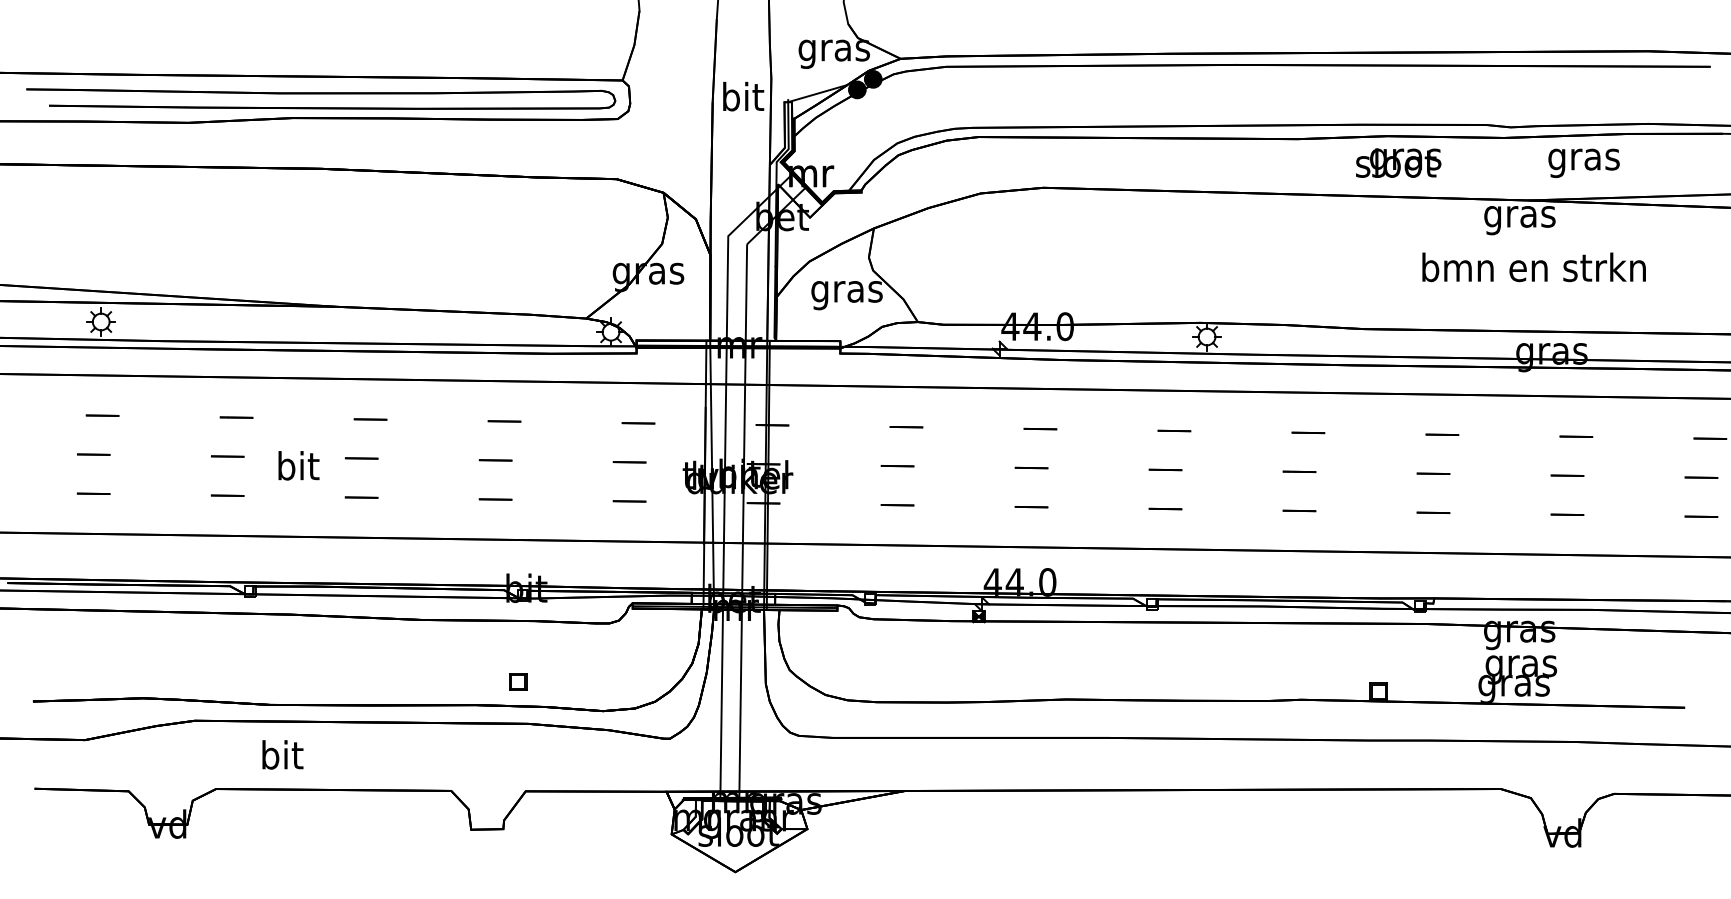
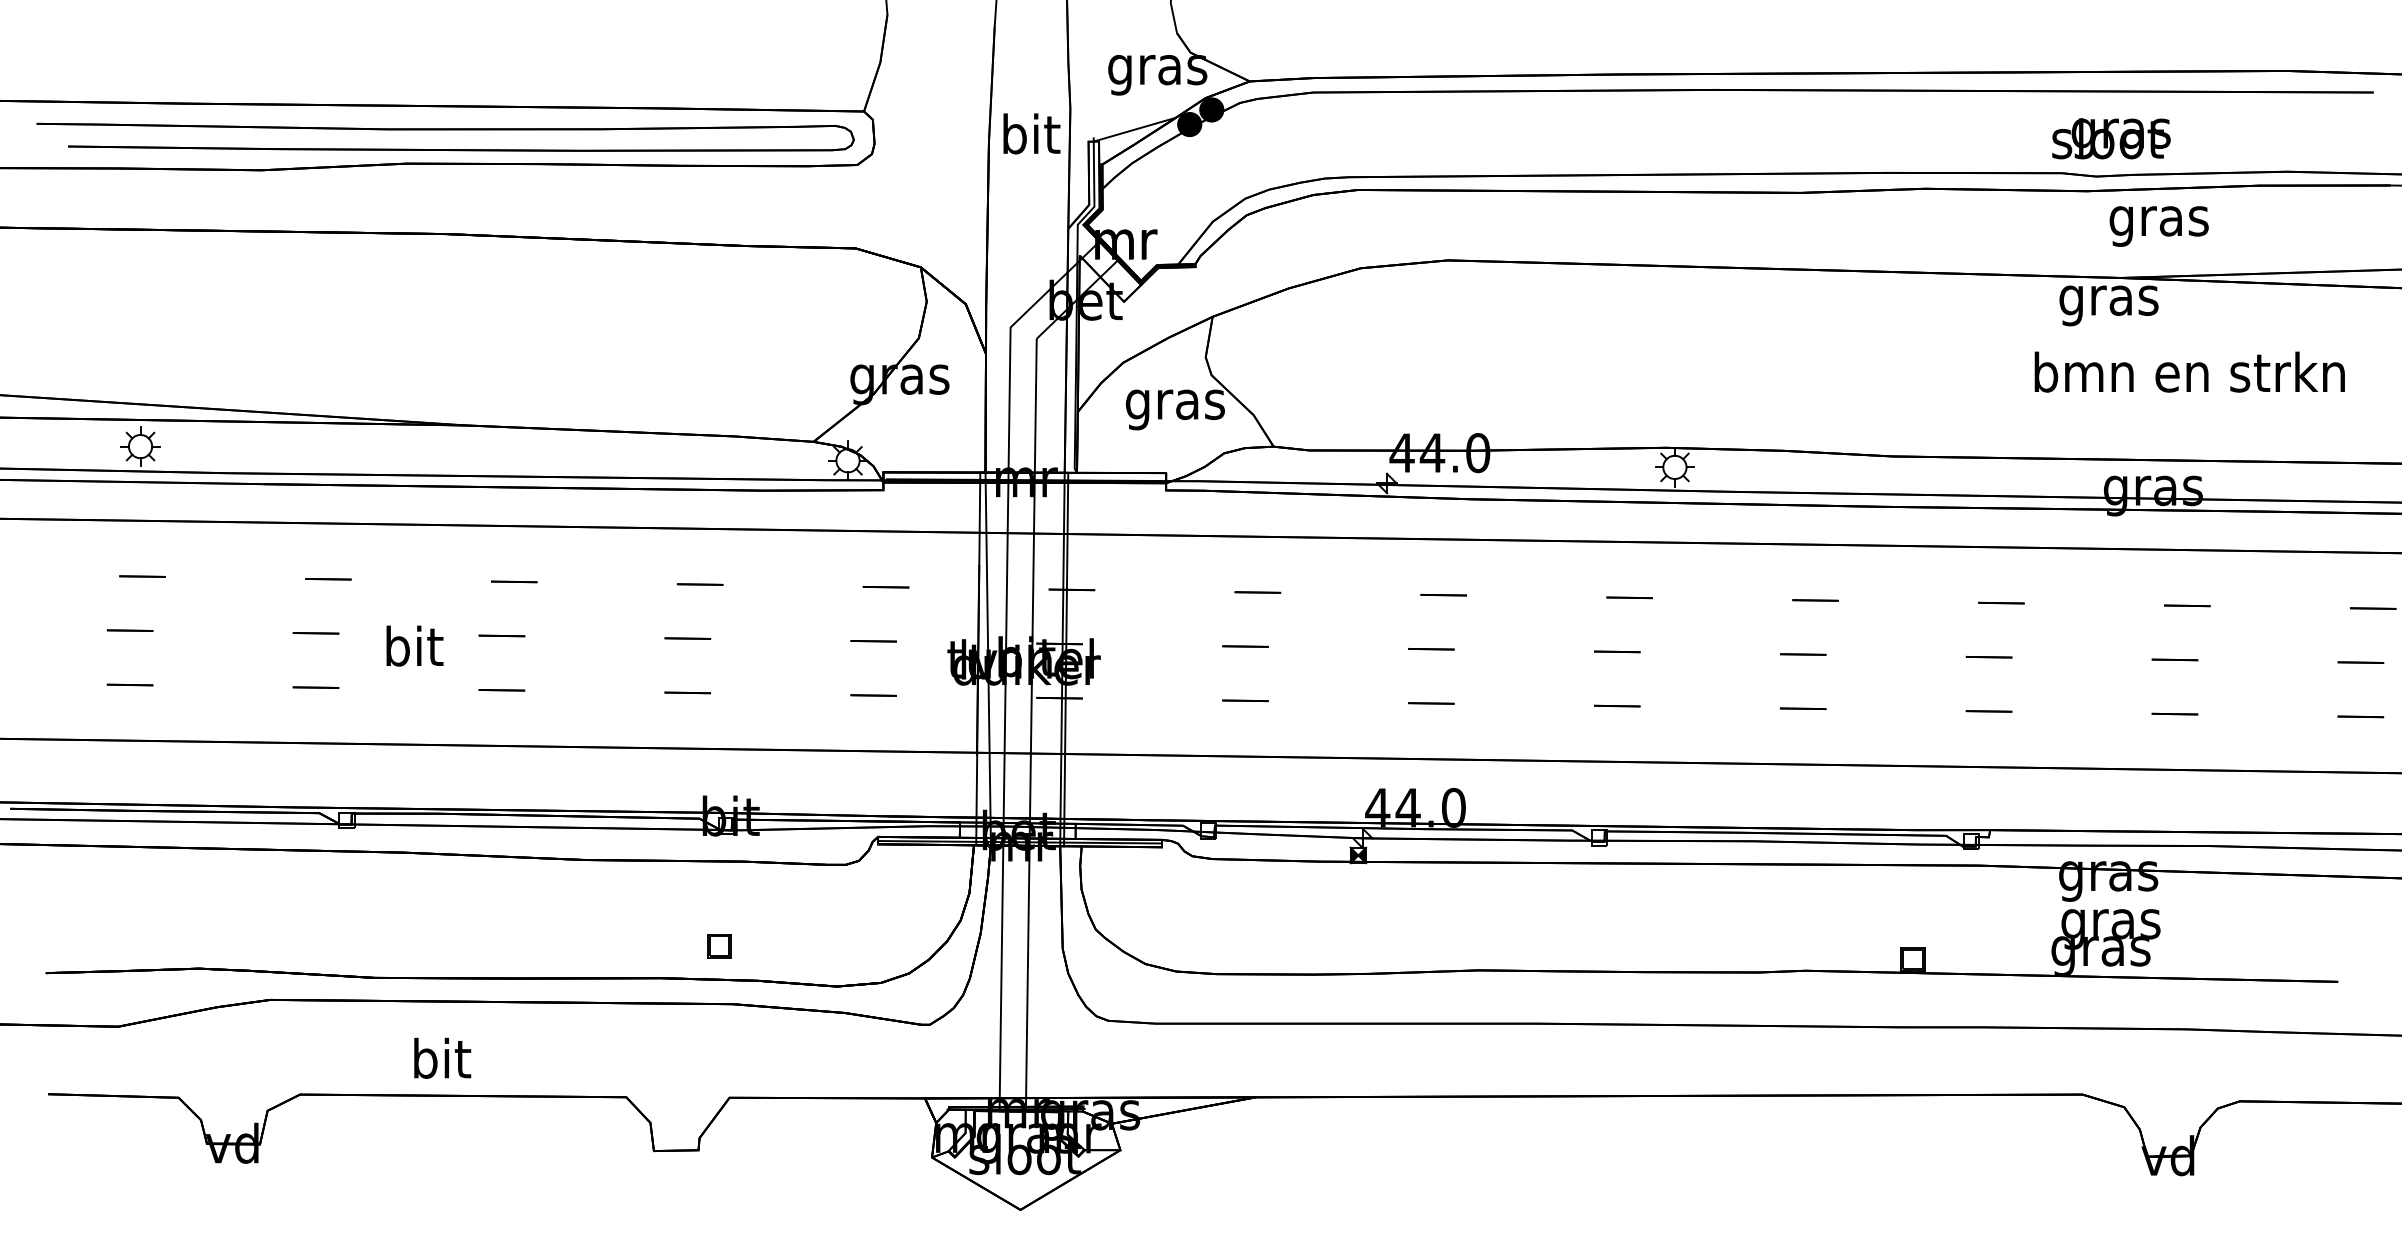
text: (1398, 162) -> (2111, 137), moved
text: (1583, 162) -> (2158, 225), moved
text: (1533, 267) -> (2188, 372), moved
text: (282, 754) -> (442, 1057), moved

